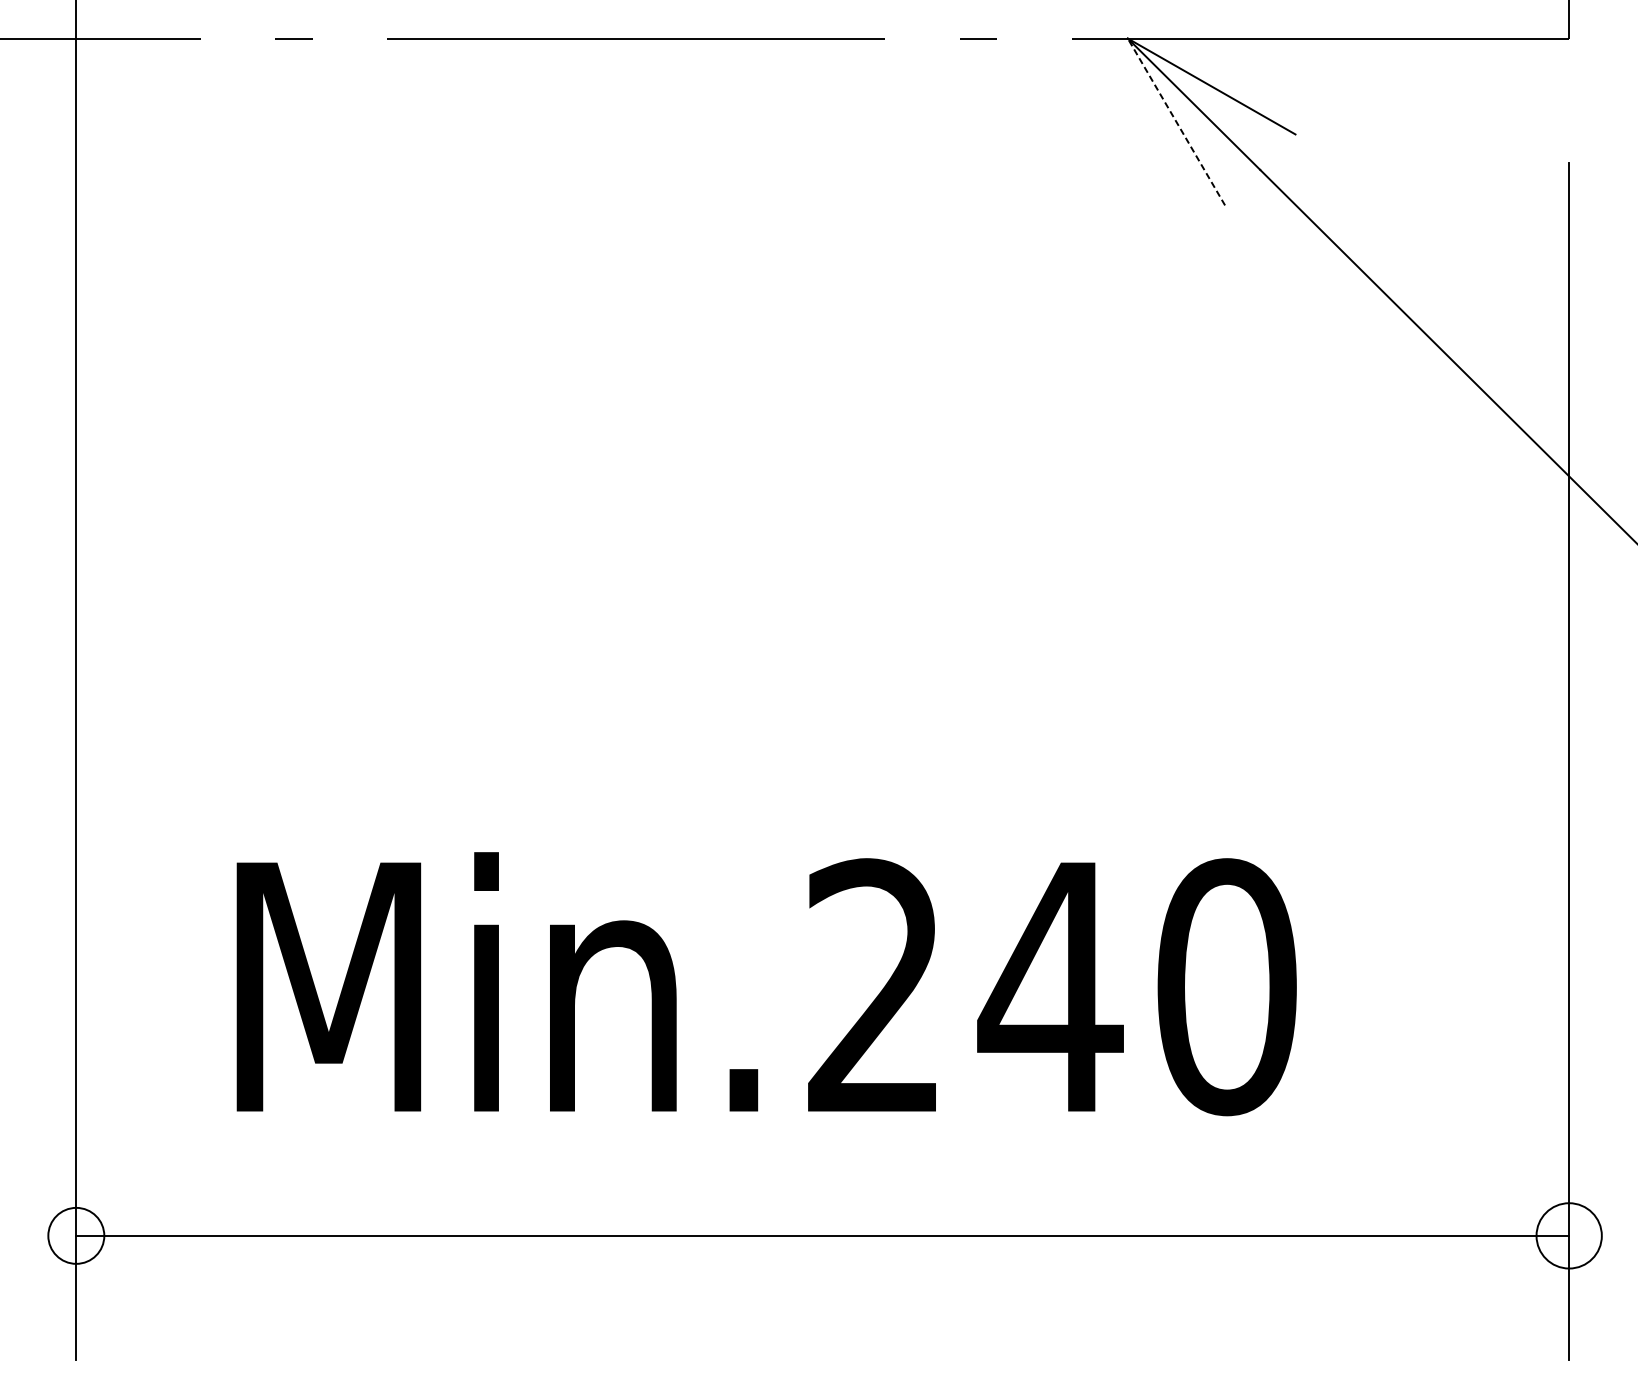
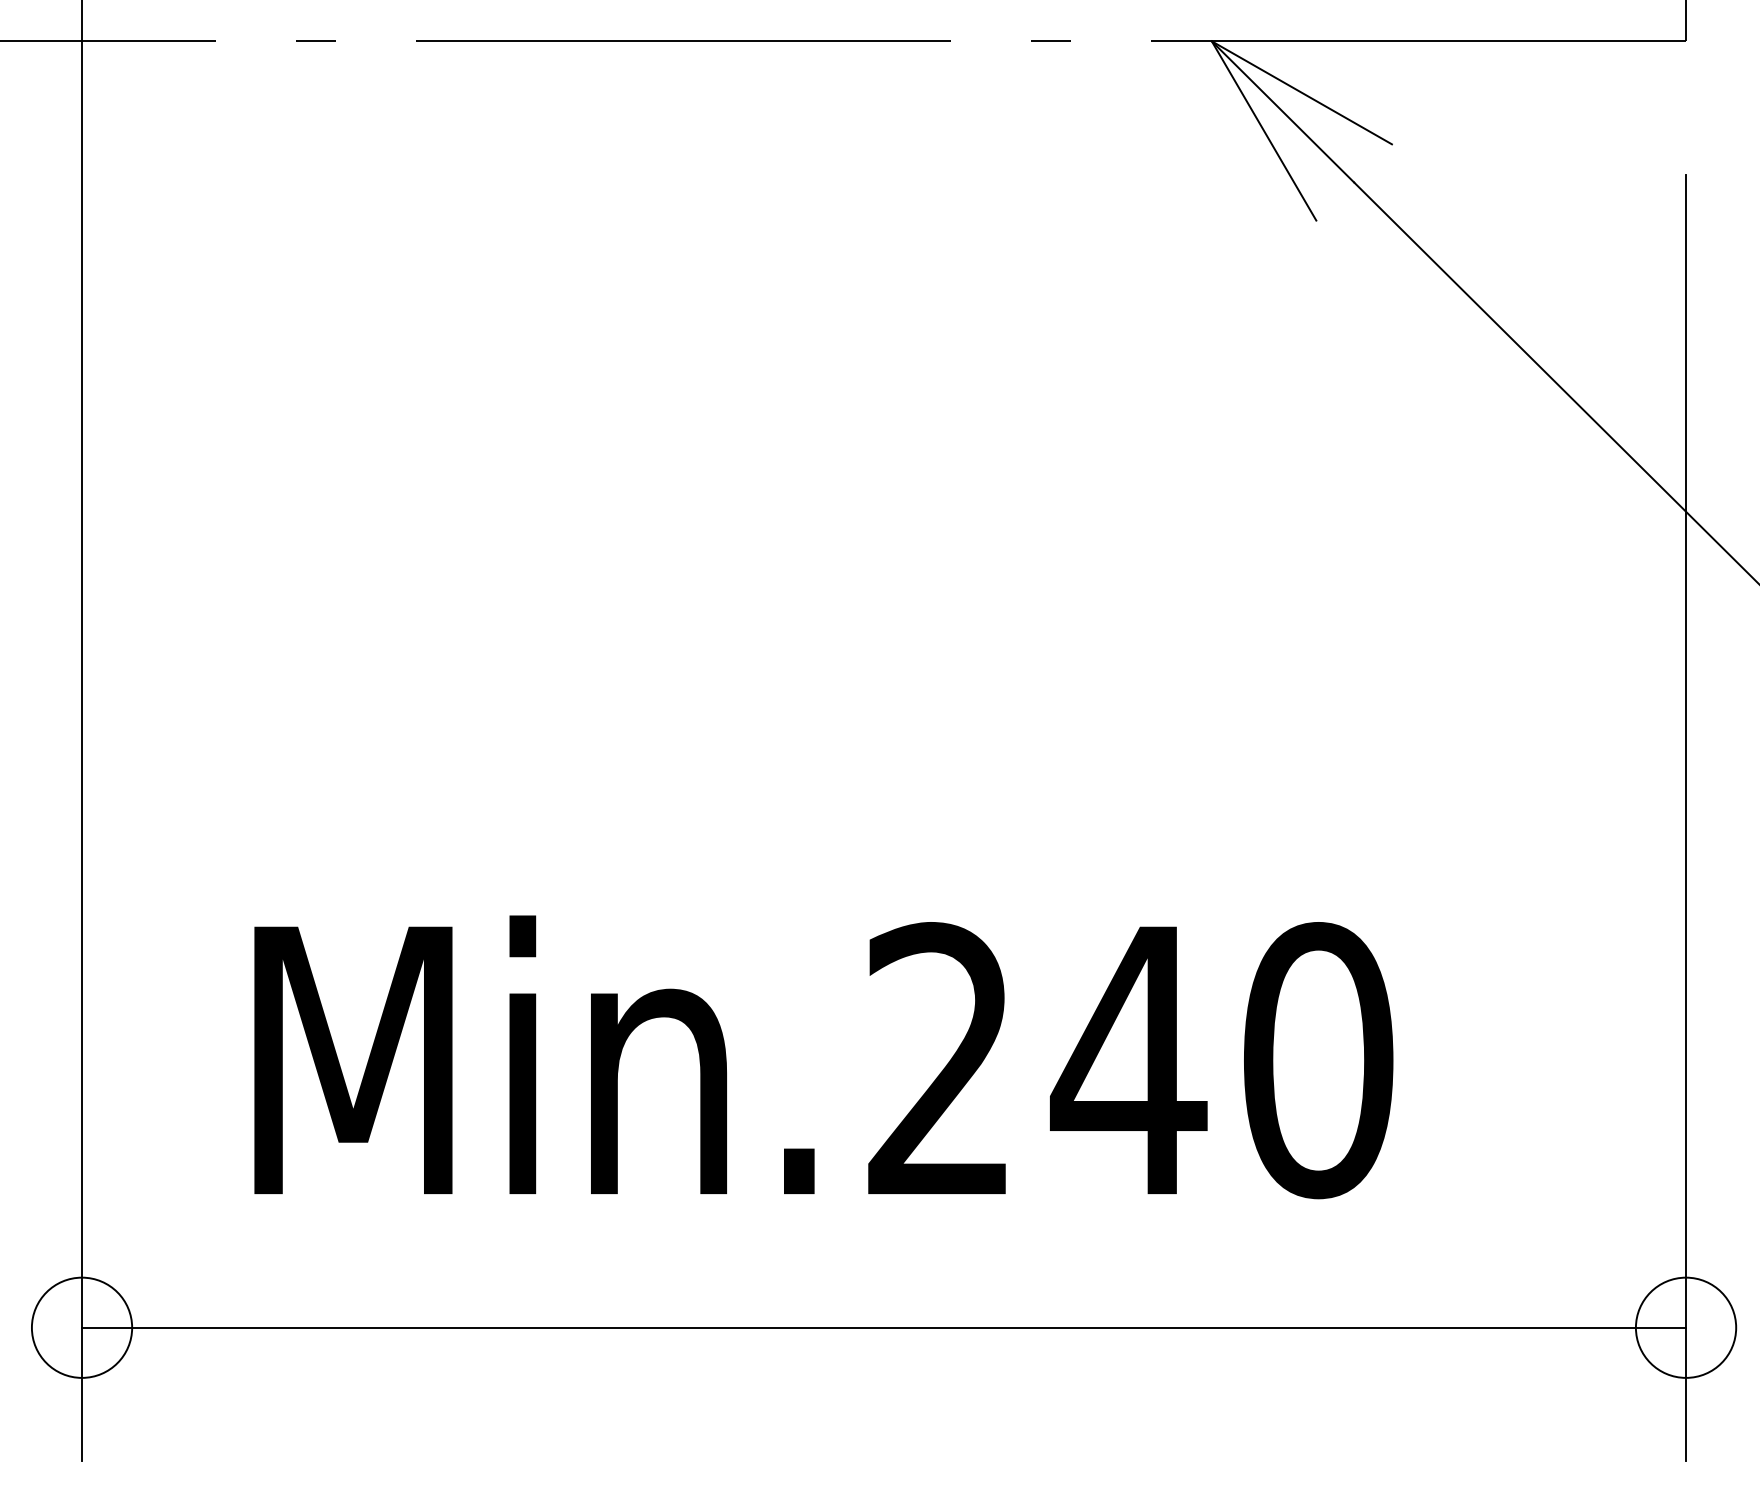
line: (1176, 121) -> (1264, 130), dashed -> solid
circle: (75, 1235) -> (81, 1327), size x1.67
circle: (1568, 1235) -> (1685, 1327), size x1.43

